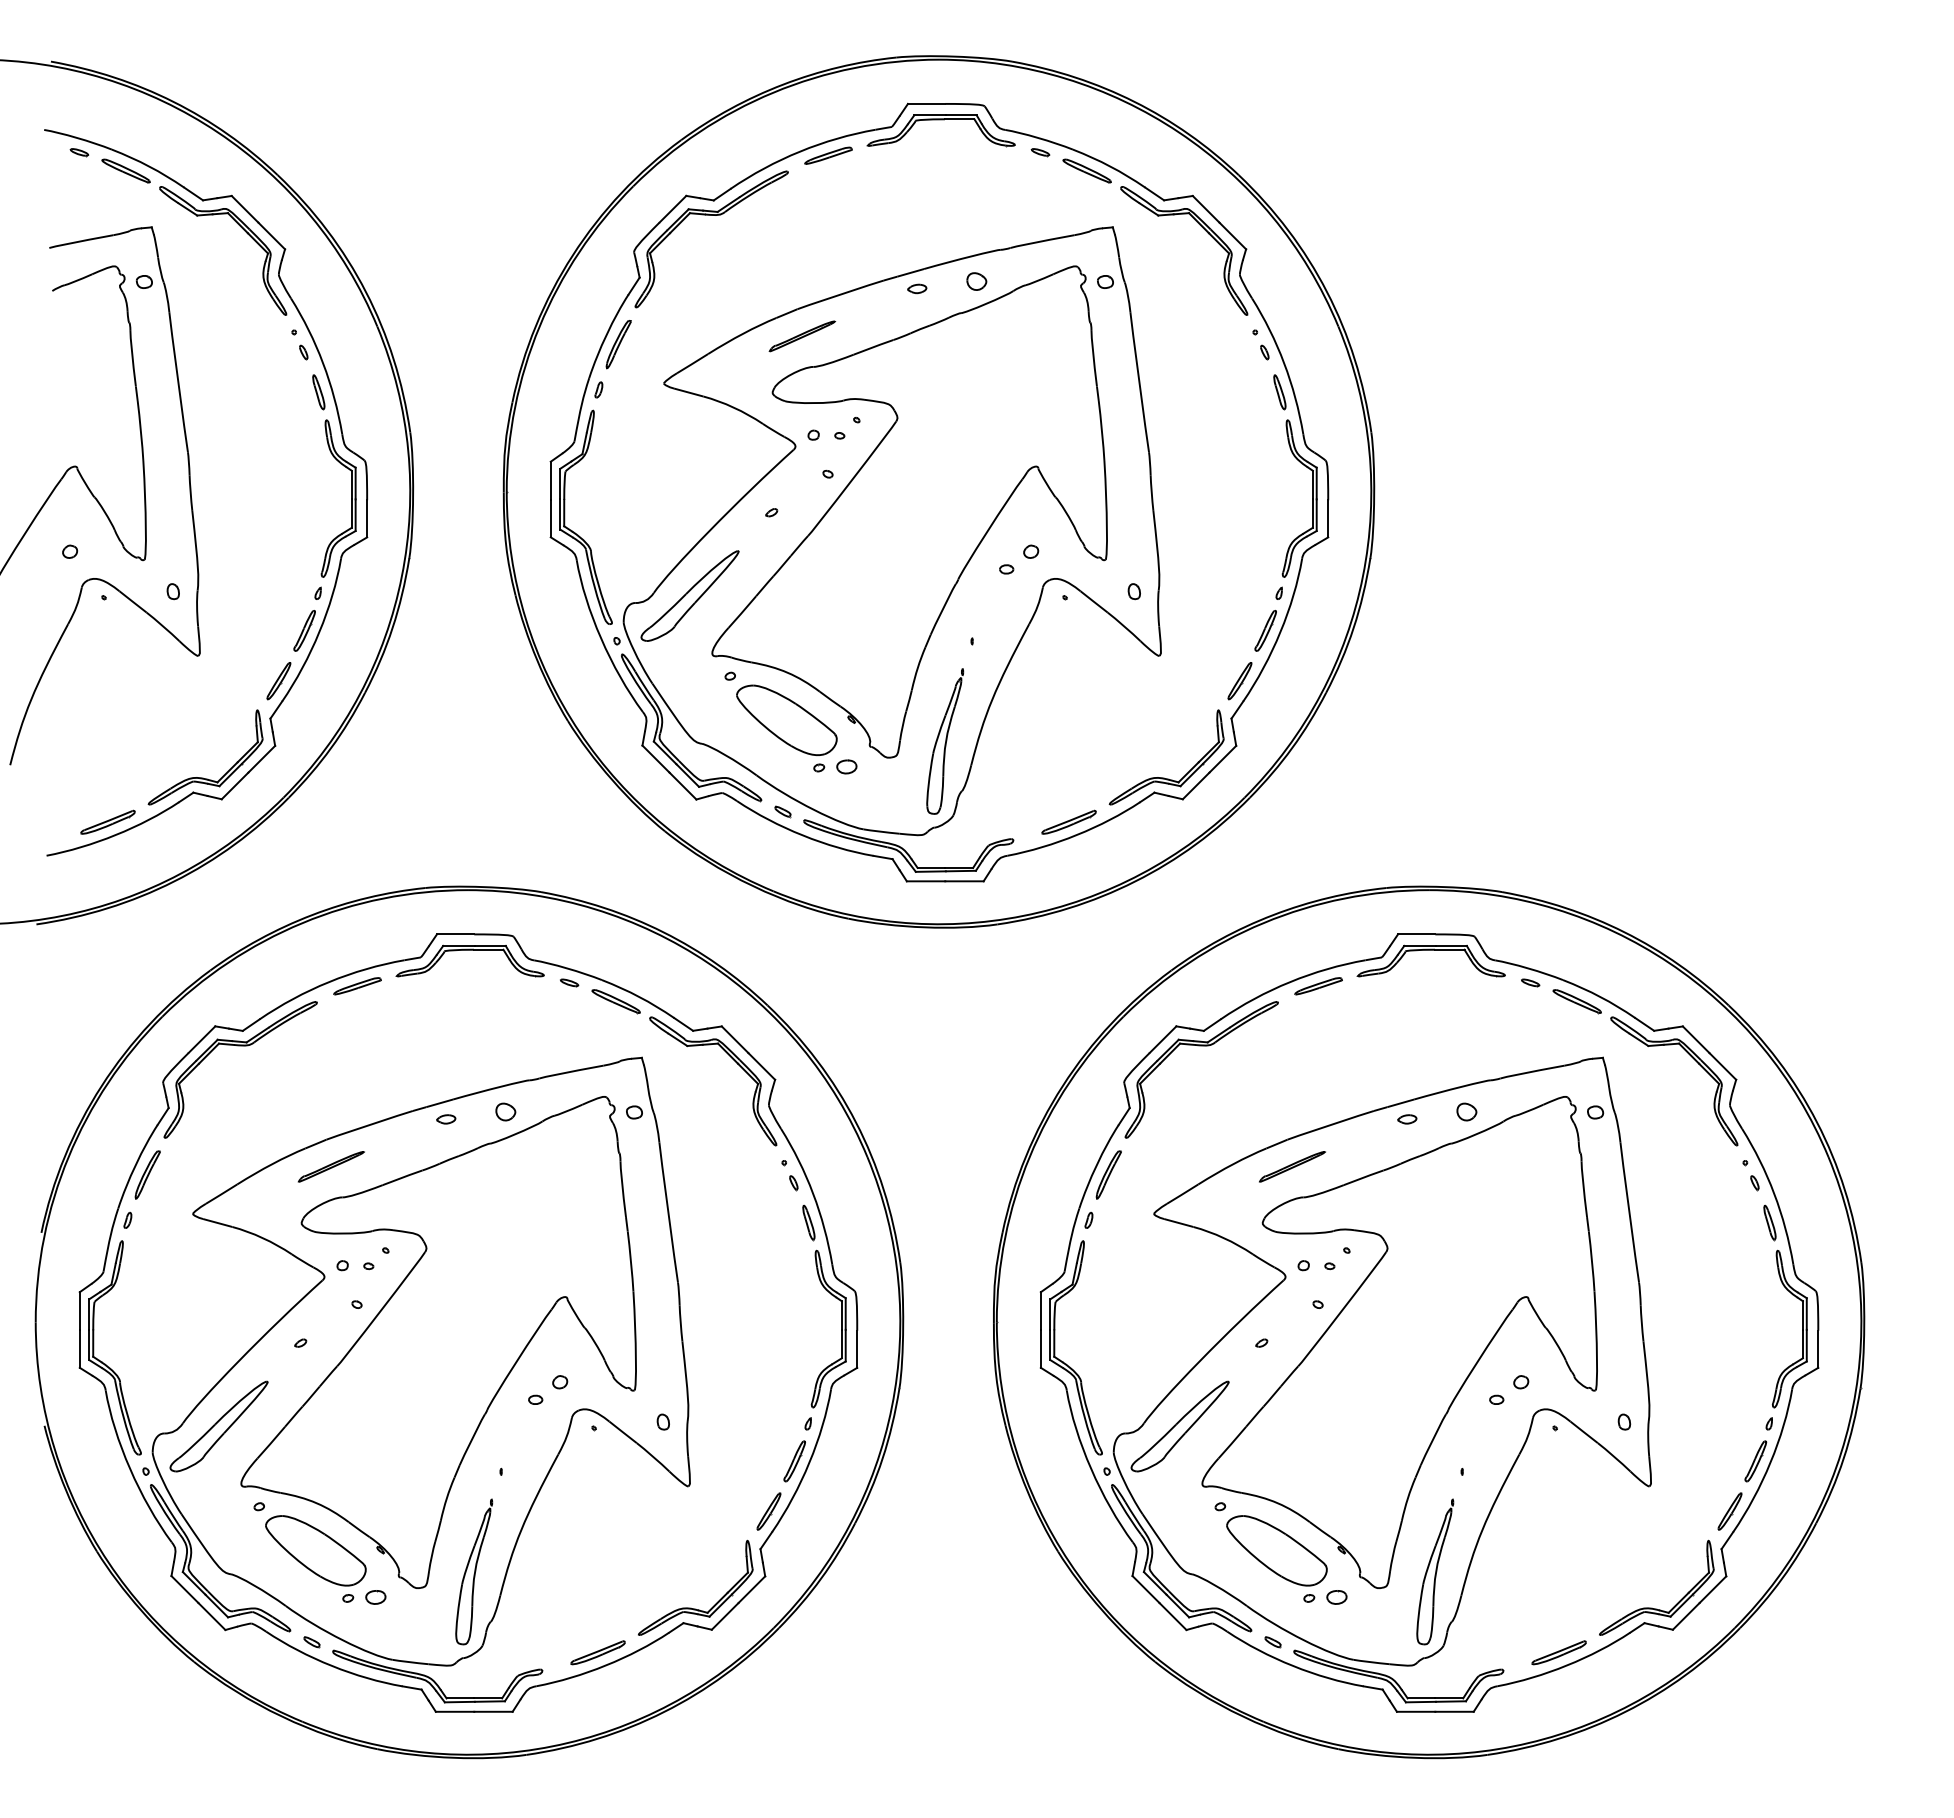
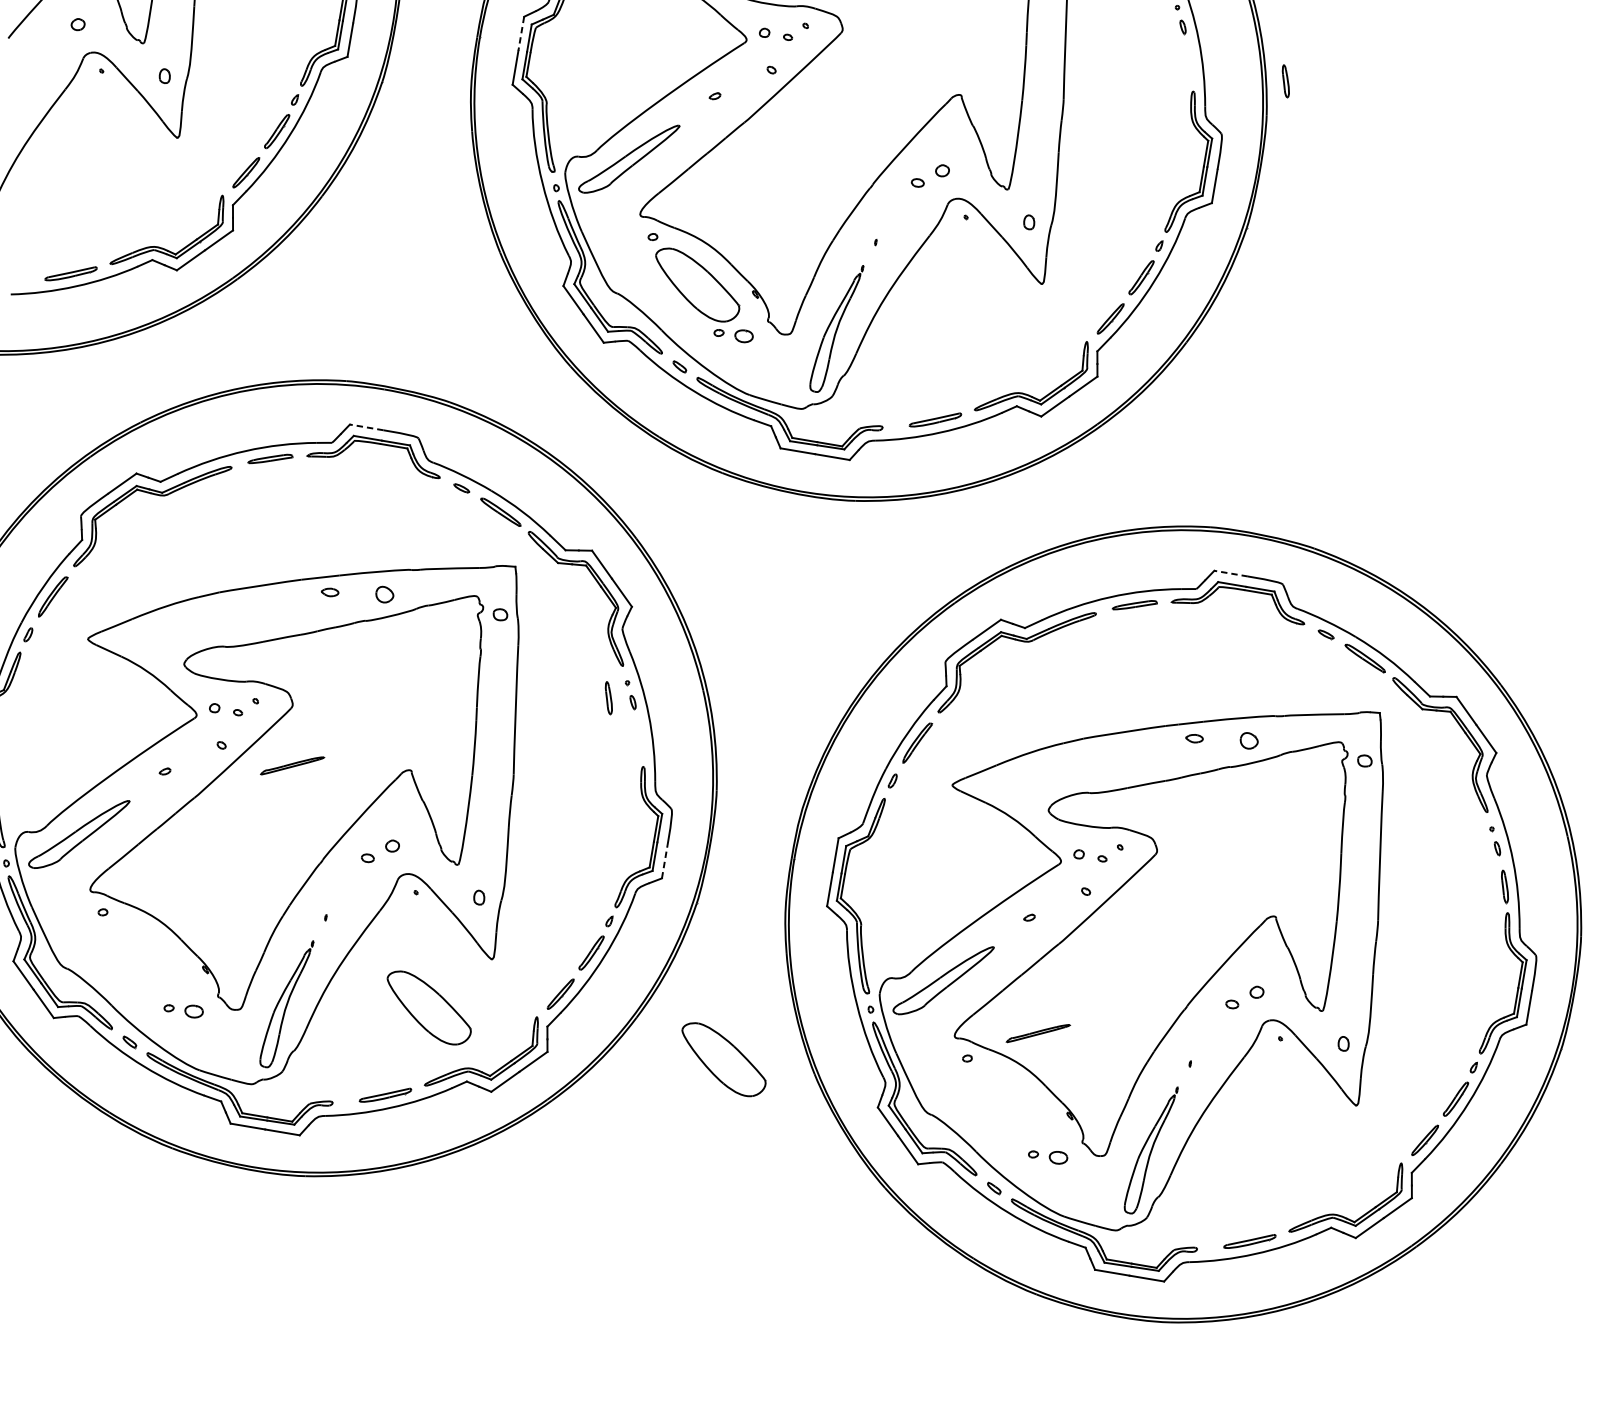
part: (1279, 392) -> (1285, 81), moved
line: (550, 480) -> (521, 33), solid -> dashed
line: (455, 934) -> (366, 427), solid -> dashed
line: (1416, 934) -> (1230, 573), solid -> dashed
part: (330, 1166) -> (291, 765), moved
part: (1292, 1166) -> (1038, 1033), moved
part: (808, 1222) -> (608, 697), moved
line: (857, 1349) -> (665, 861), solid -> dashed
part: (315, 1550) -> (428, 1007), moved
part: (1276, 1550) -> (723, 1059), moved

